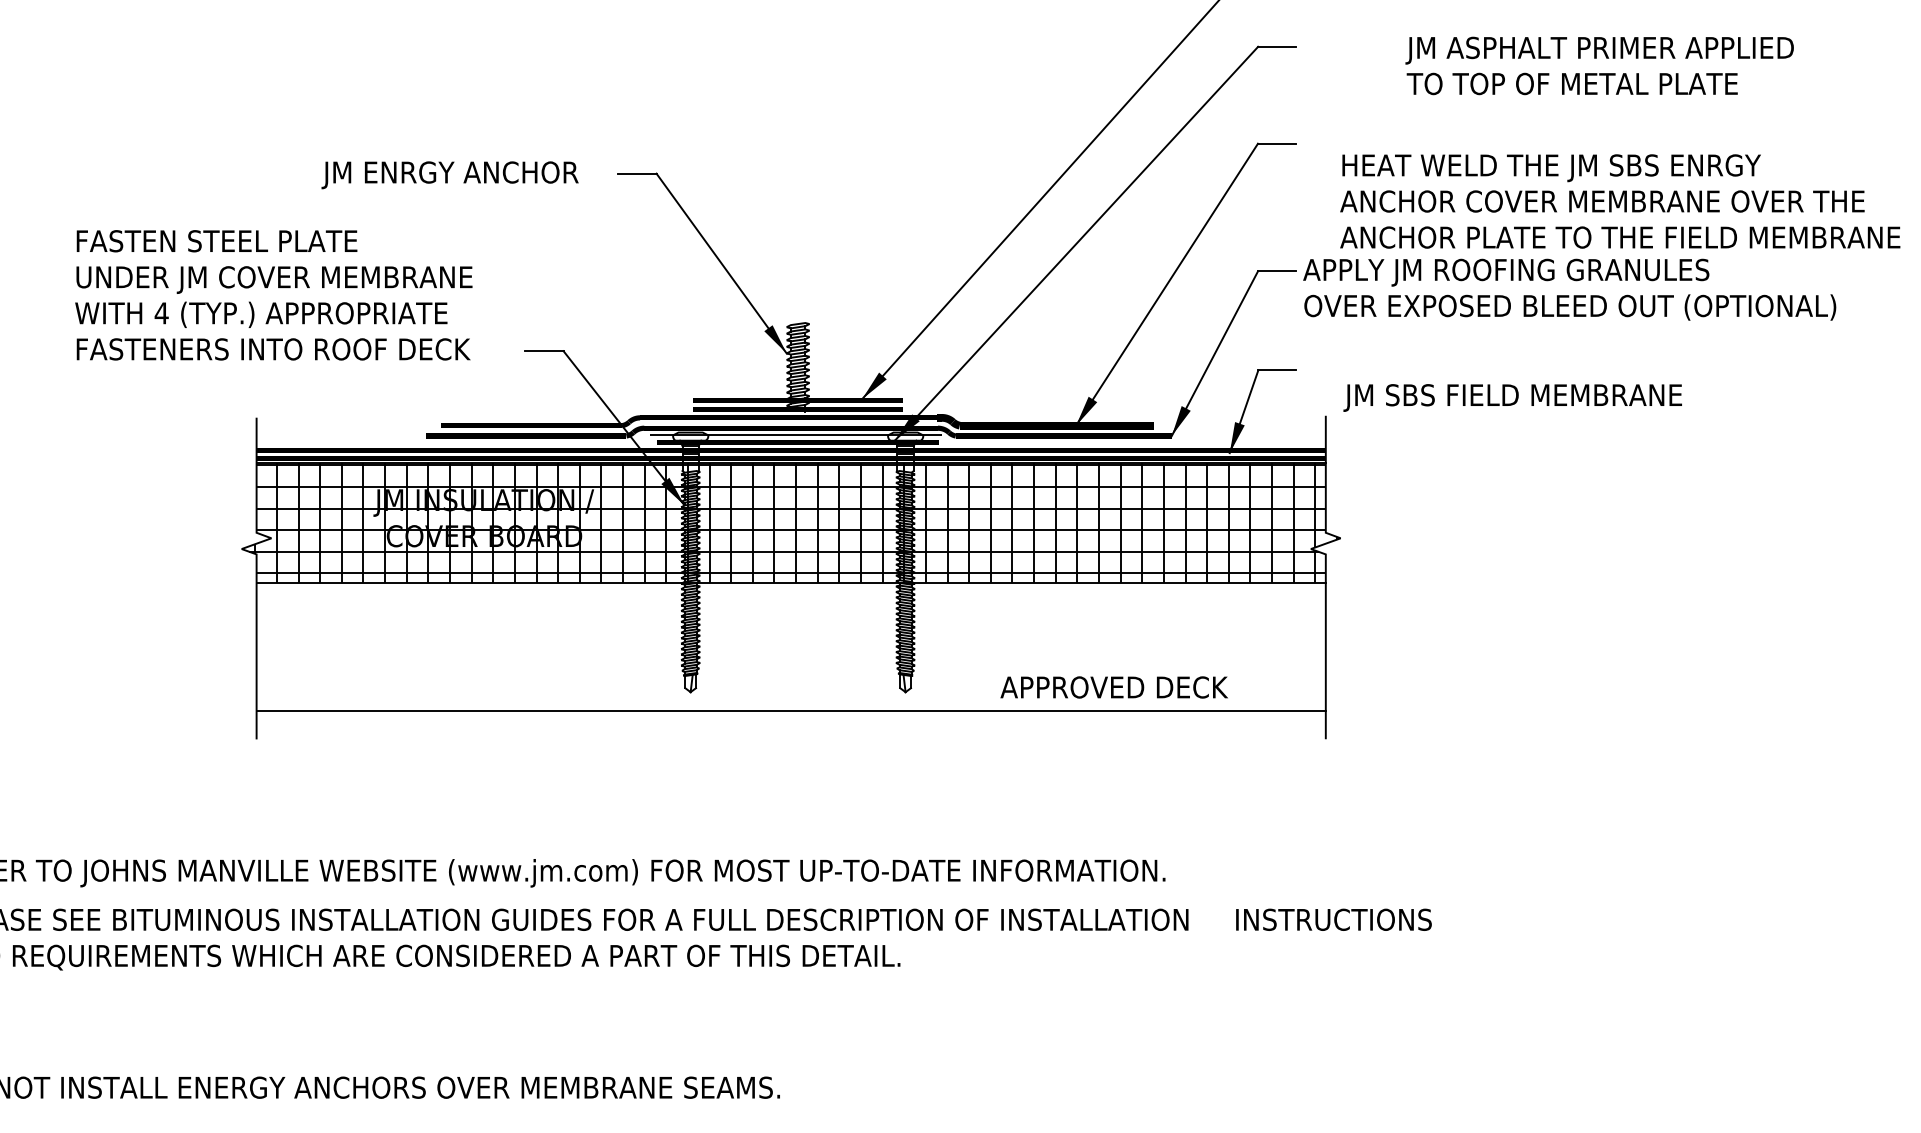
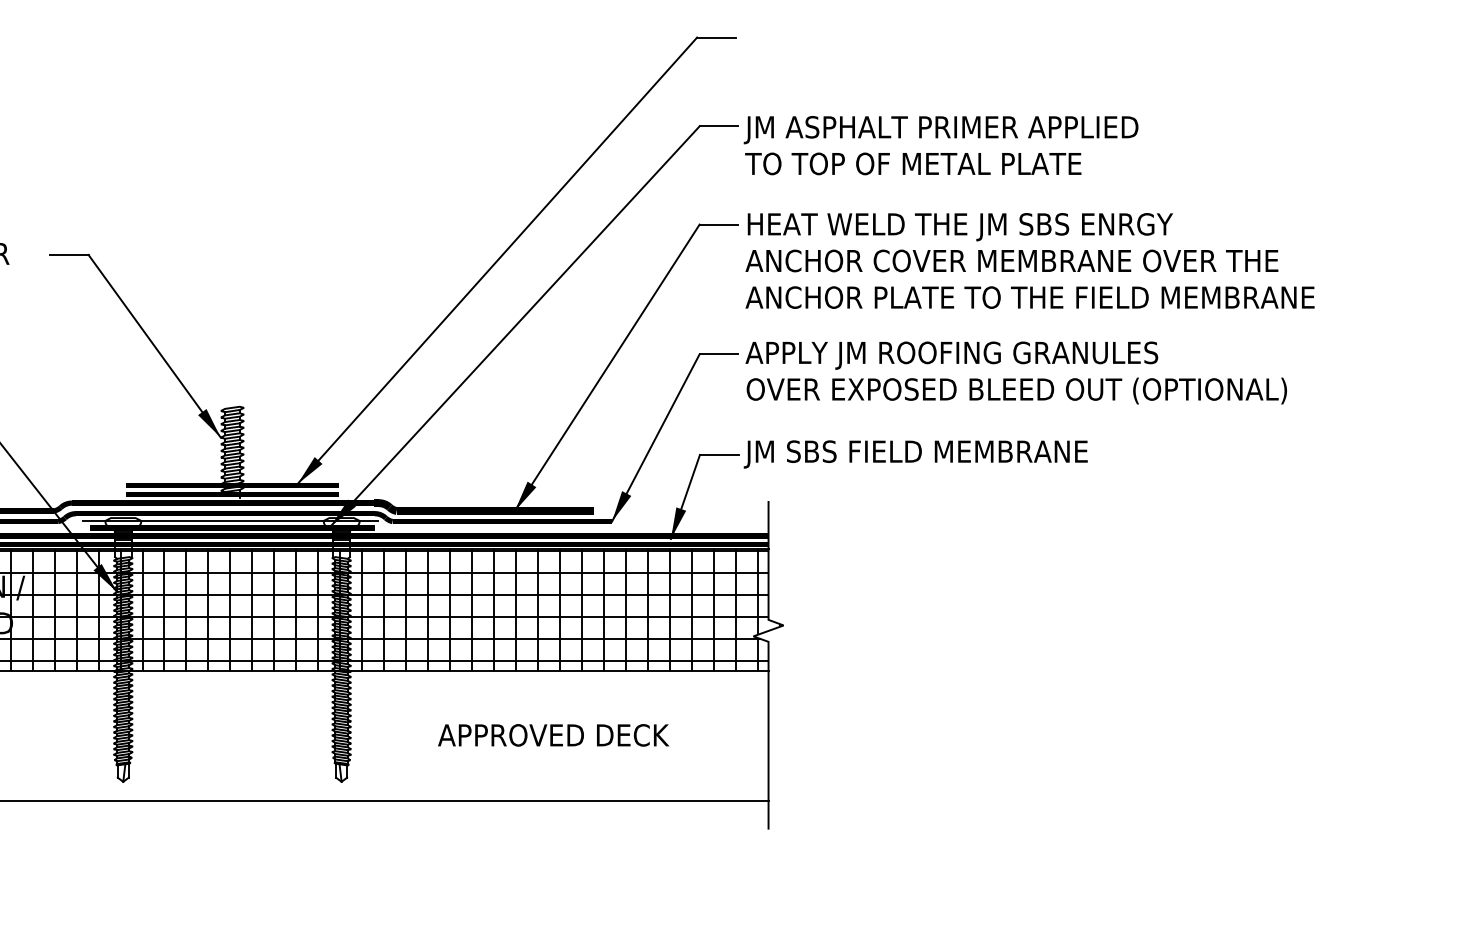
text: (1599, 65) -> (940, 145), moved
text: (1620, 201) -> (1030, 260), moved
text: (1512, 397) -> (915, 453), moved
text: (1113, 687) -> (552, 735), moved

